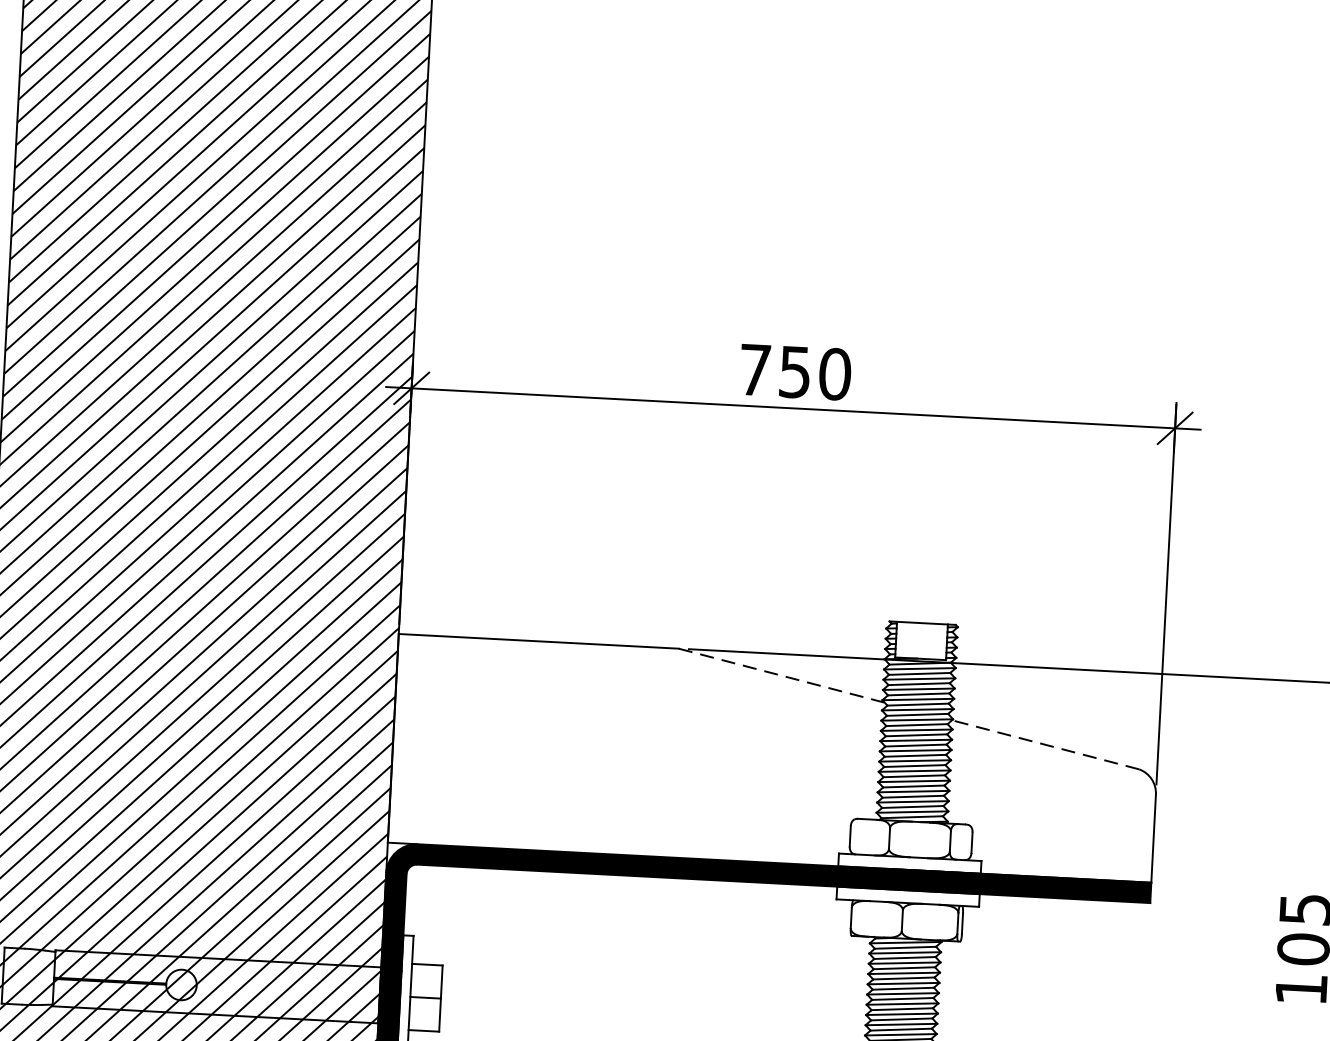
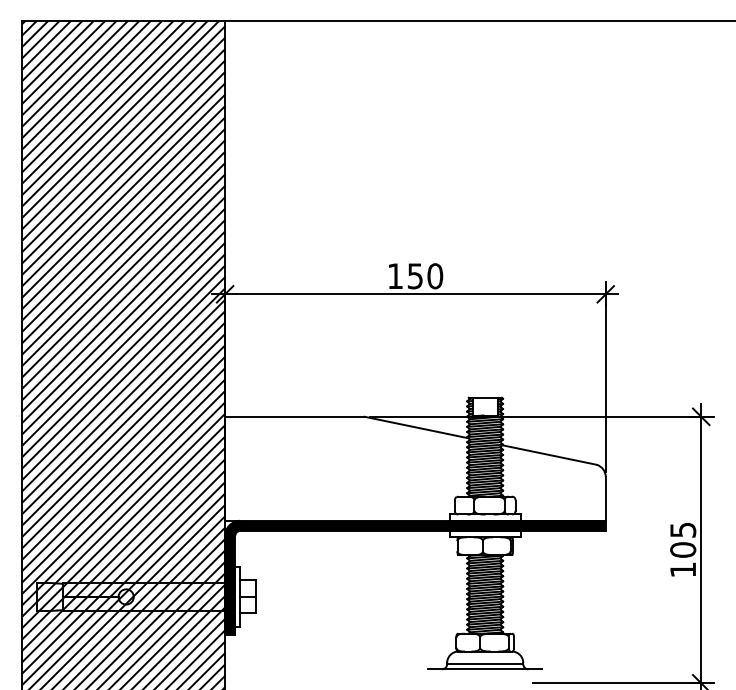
text: (755, 368) -> (395, 275), 750 -> 150
line: (781, 675) -> (416, 427), dashed -> solid
line: (1045, 743) -> (549, 454), dashed -> solid

